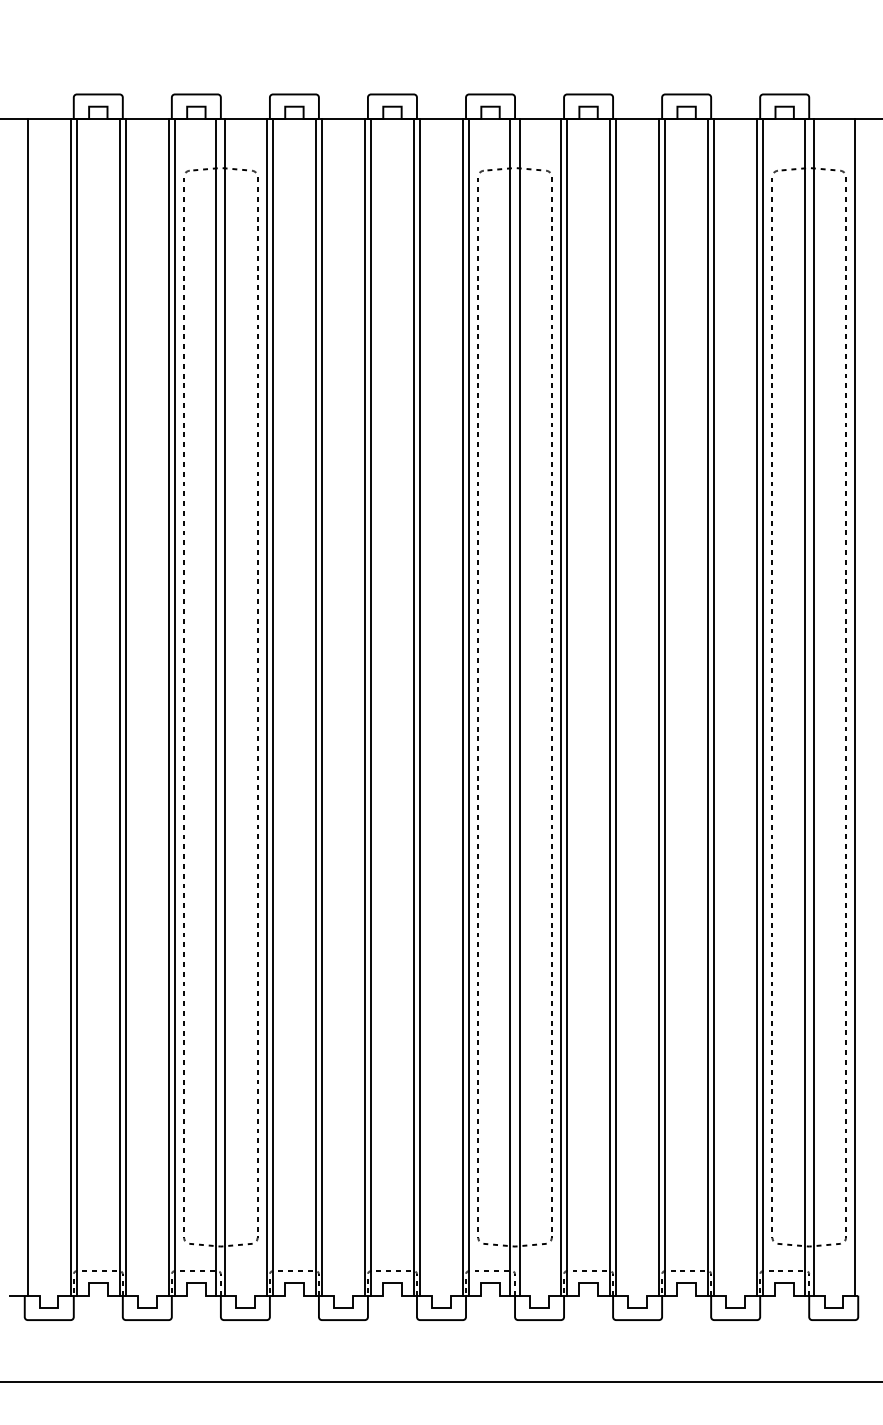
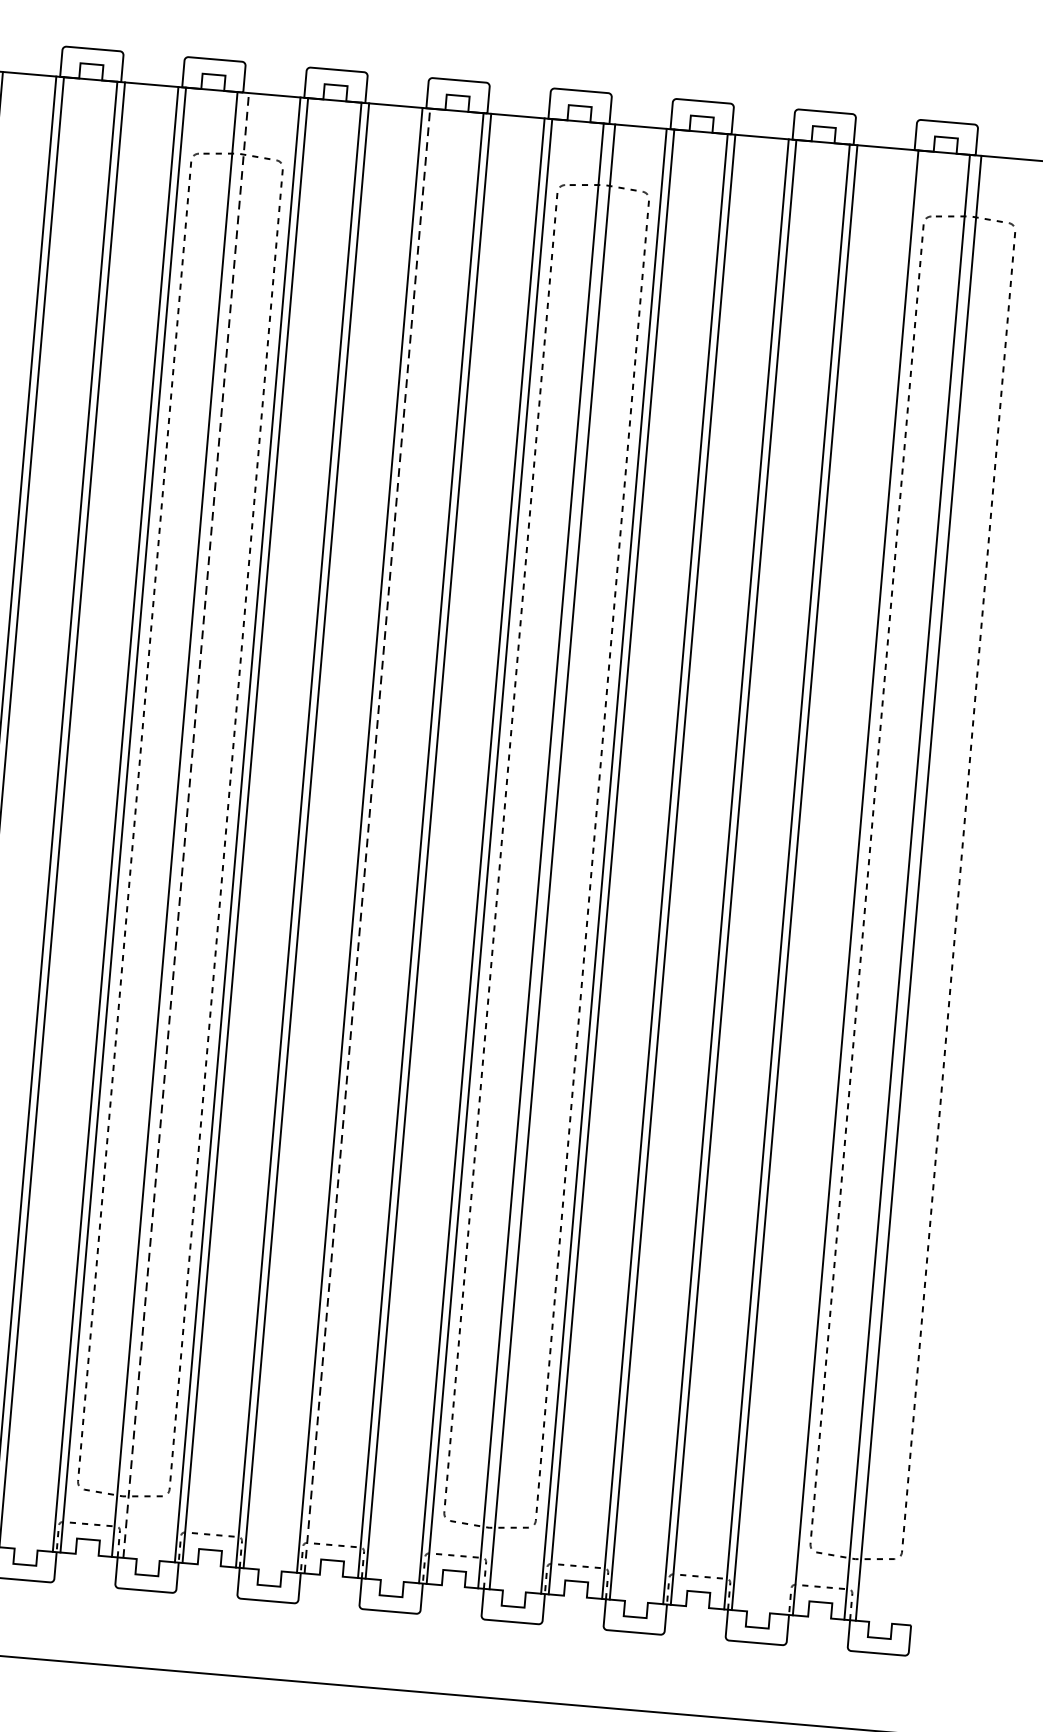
line: (225, 706) -> (186, 824), solid -> dashed
line: (371, 706) -> (368, 840), solid -> dashed
line: (757, 706) -> (848, 881), removed
line: (855, 706) -> (970, 891), removed

